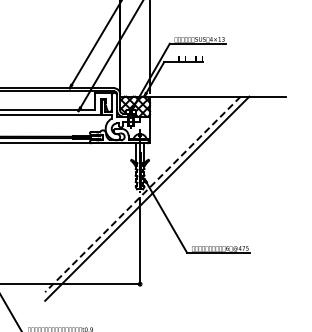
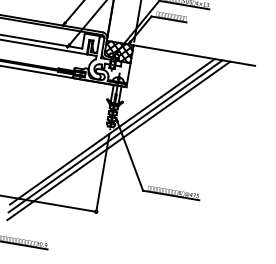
line: (142, 194) -> (112, 131), dashed -> solid
line: (151, 202) -> (118, 140), added

